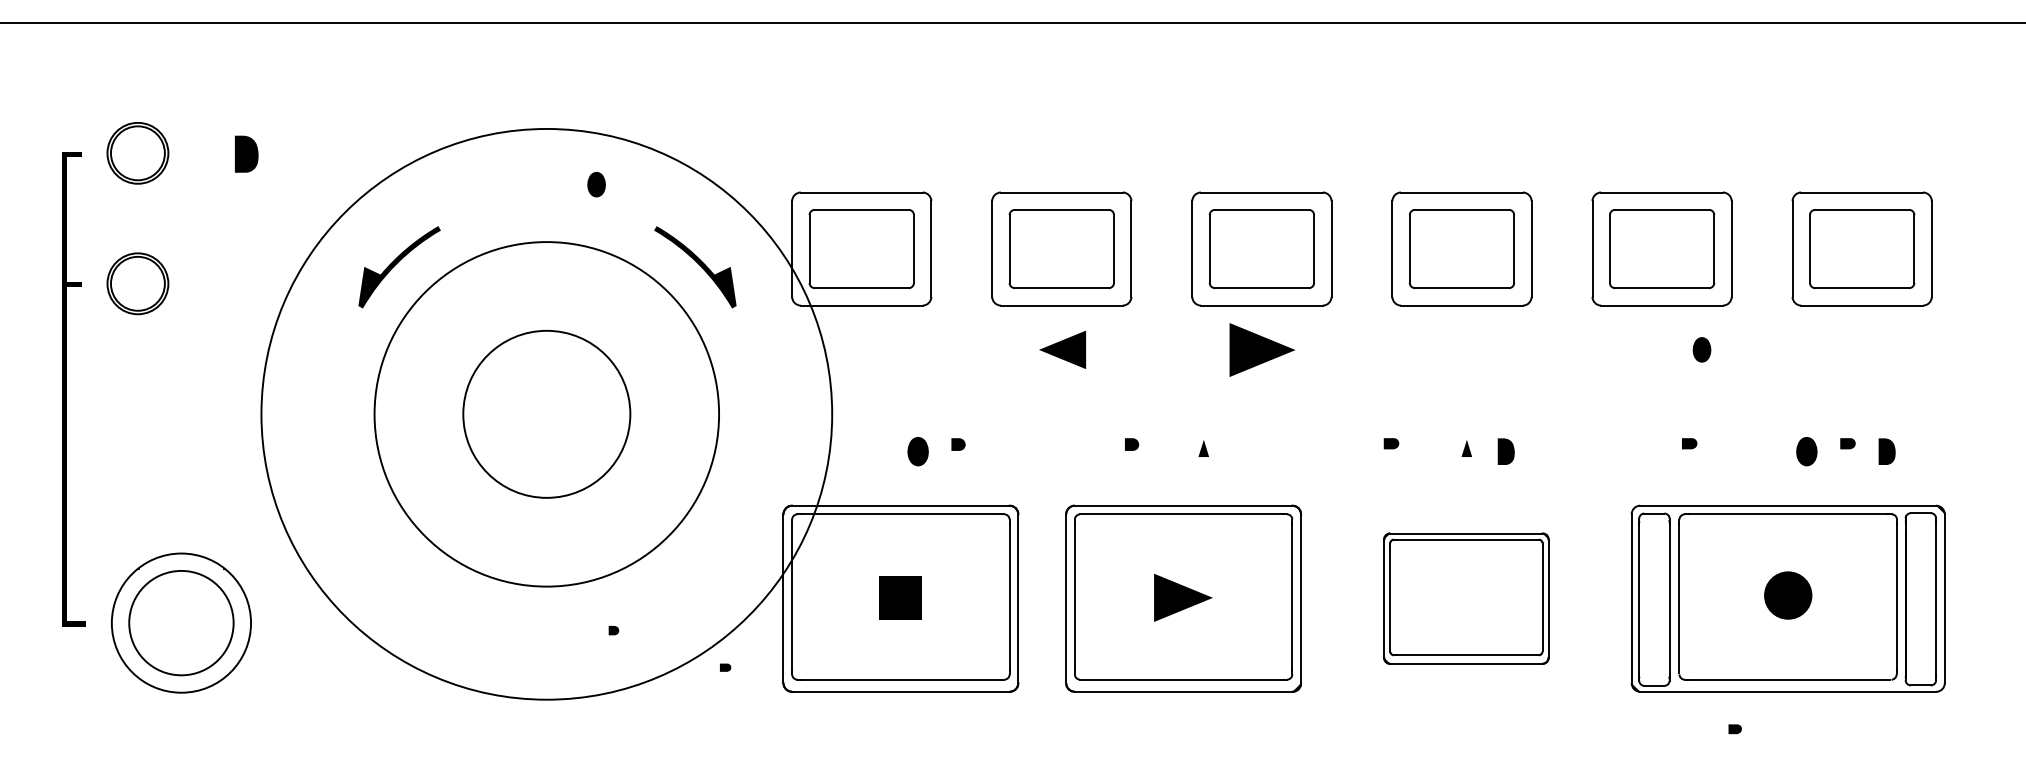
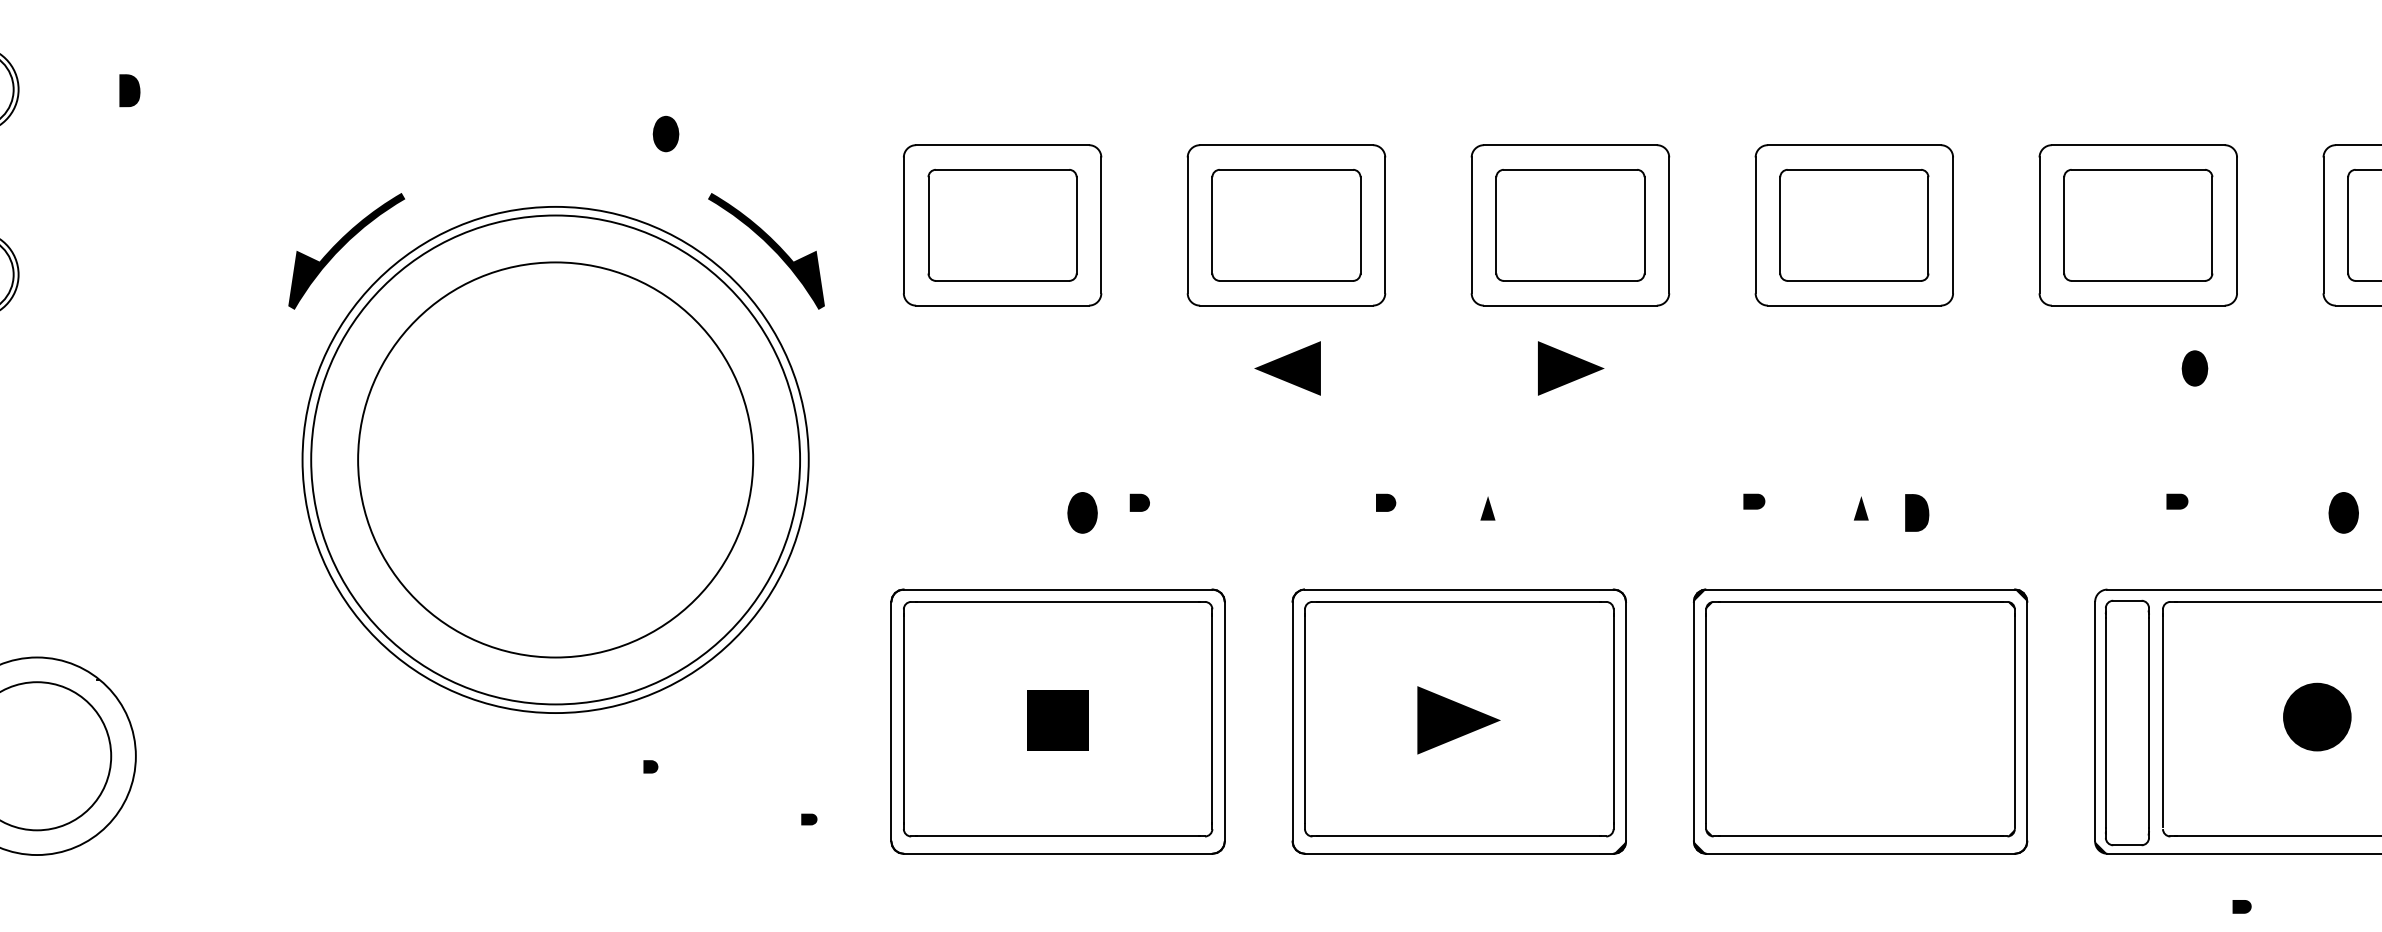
part: (246, 153) -> (129, 89), size x0.62
part: (596, 184) -> (665, 133), moved
part: (1262, 349) -> (1571, 367), size x0.71
circle: (546, 413) -> (555, 458), size x0.62
circle: (546, 414) -> (555, 460), size x1.67
part: (1466, 598) -> (1860, 721), size x1.43

